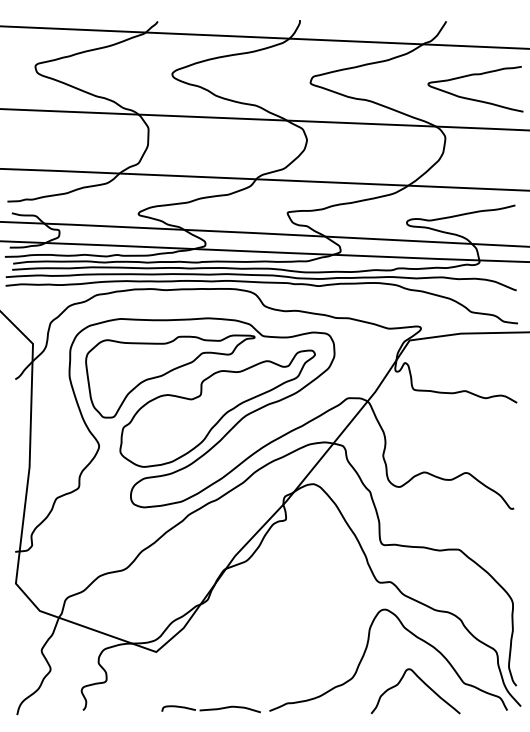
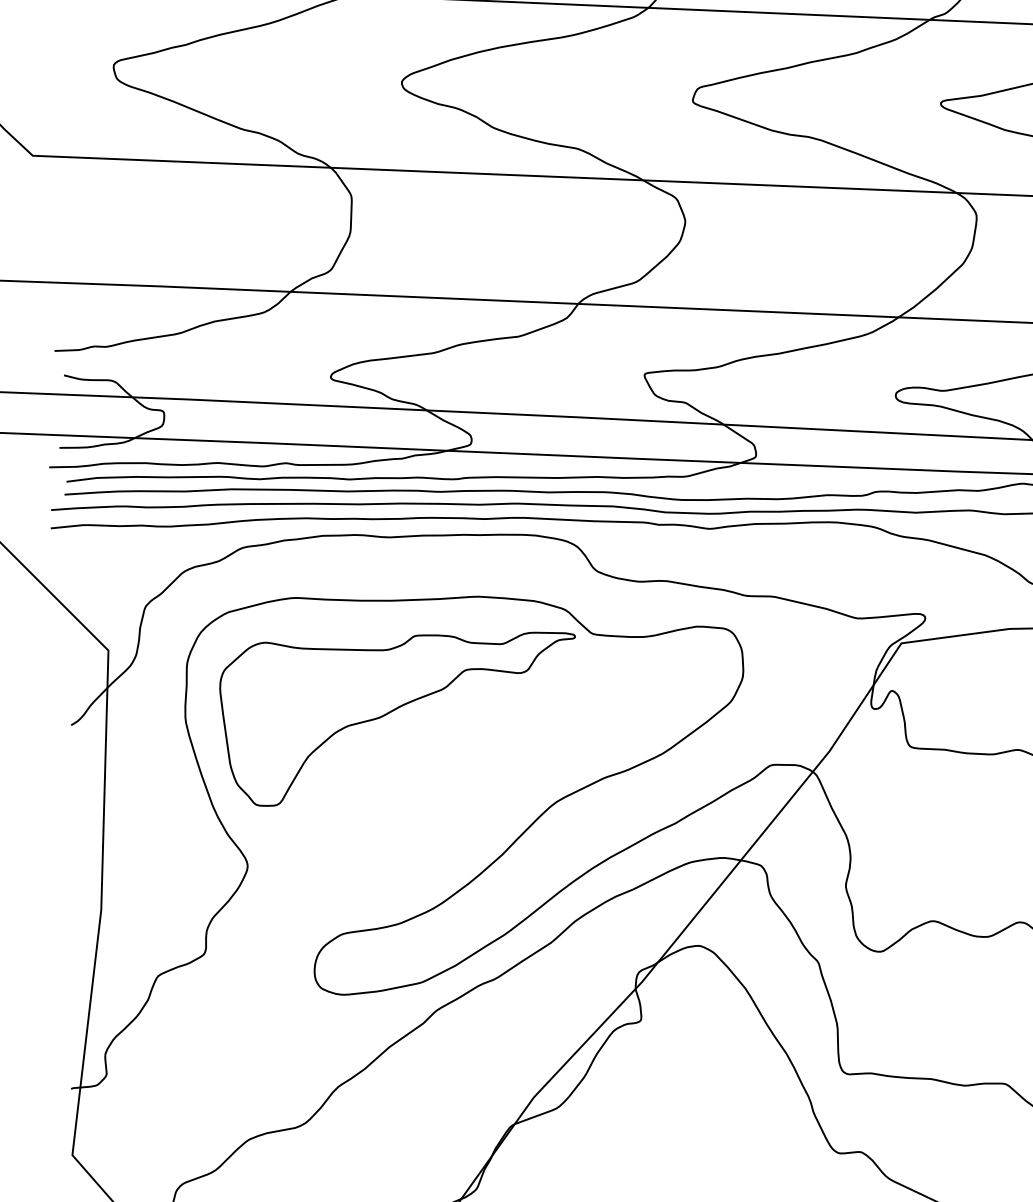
part: (217, 408) -> (496, 786), removed

